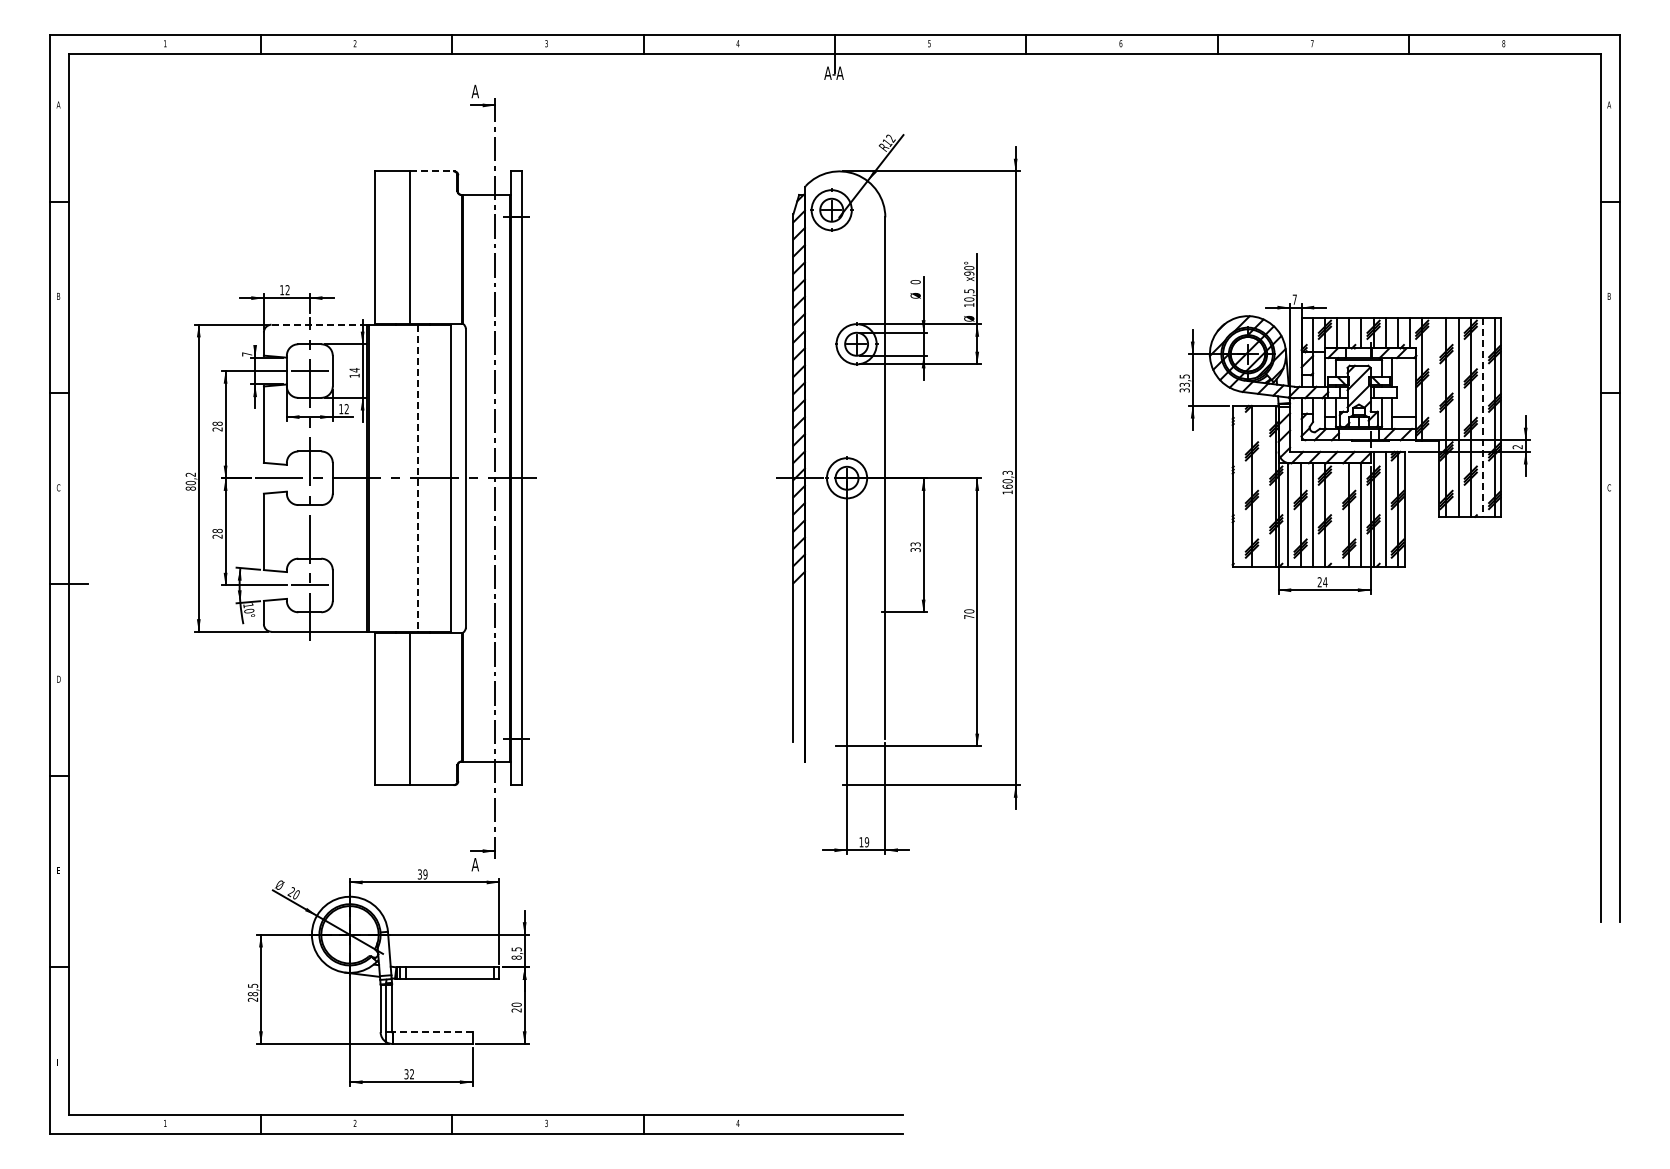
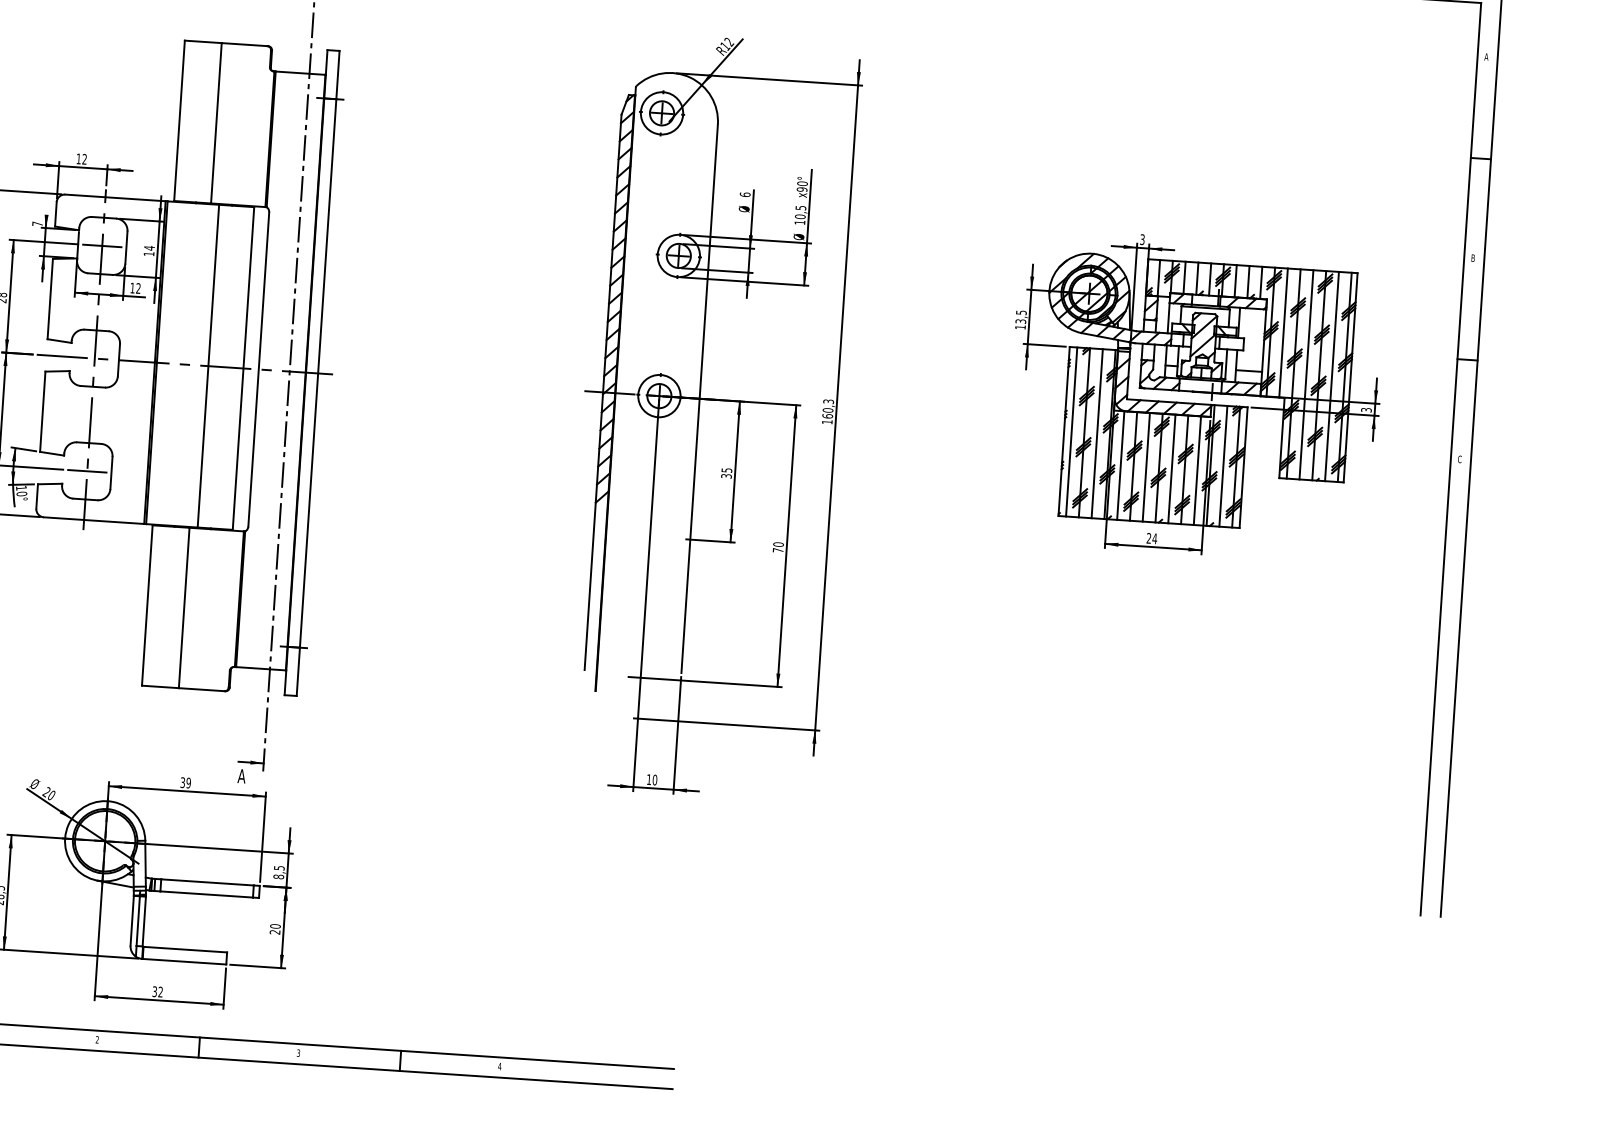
line: (431, 171) -> (244, 44), dashed -> solid
text: (915, 281) -> (745, 194), 0 -> 6
text: (1294, 299) -> (1142, 239), 7 -> 3
line: (319, 324) -> (115, 197), dashed -> solid
line: (1434, 378) -> (1283, 332), added
text: (1184, 390) -> (1020, 327), 33,5 -> 13,5
line: (1482, 417) -> (1331, 376), dashed -> solid
text: (1517, 447) -> (1366, 410), 2 -> 3
line: (417, 478) -> (207, 366), dashed -> solid
line: (1239, 485) -> (1071, 431), added
line: (1264, 485) -> (1097, 432), added
line: (1337, 514) -> (1172, 468), added
text: (914, 544) -> (725, 470), 33 -> 35
text: (866, 842) -> (654, 780), 19 -> 10
line: (432, 1032) -> (185, 949), dashed -> solid

